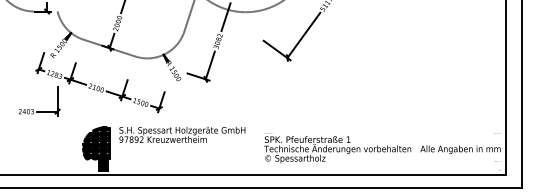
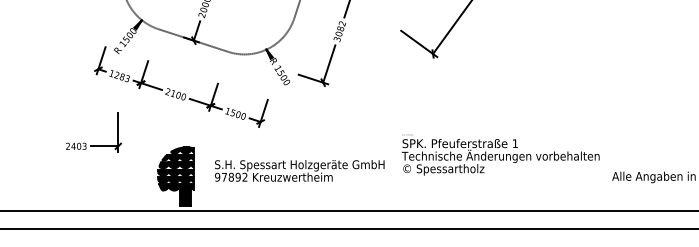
part: (33, 109) -> (85, 143), moved
text: (182, 134) -> (299, 170), moved
text: (337, 148) -> (500, 155), moved

